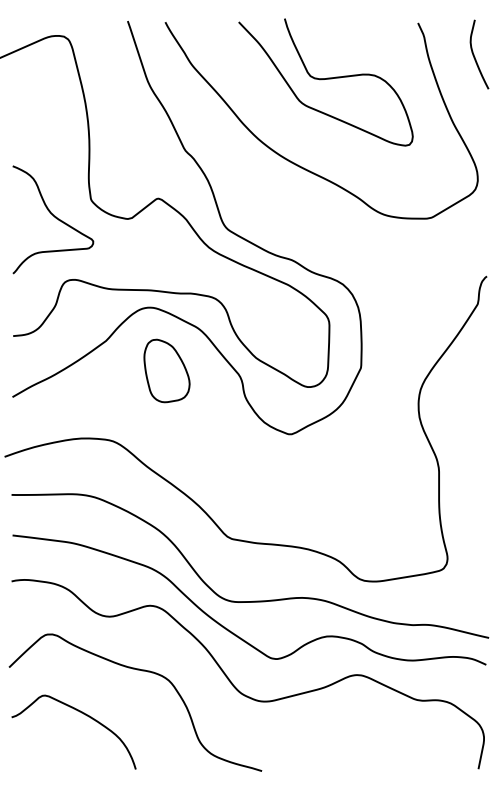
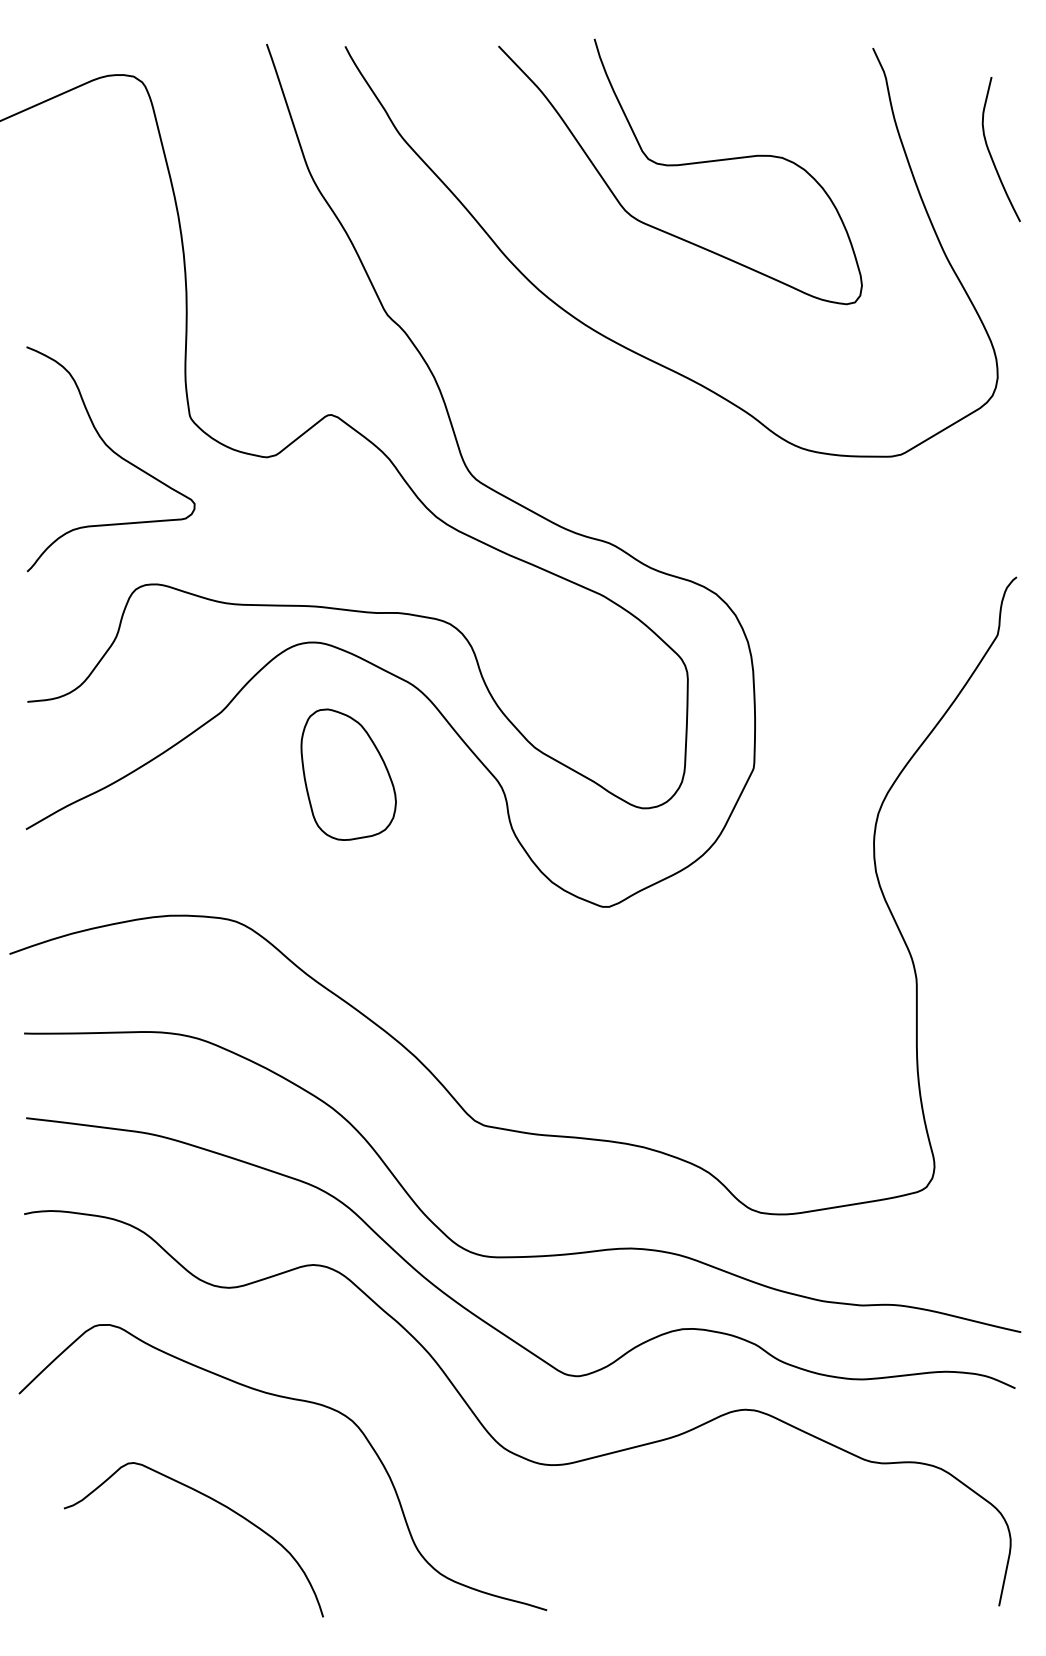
curve: (474, 54) -> (990, 149), moved
curve: (81, 713) -> (209, 1500), moved

